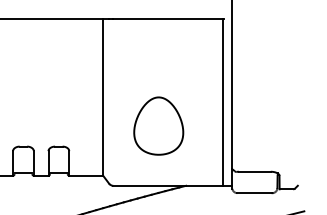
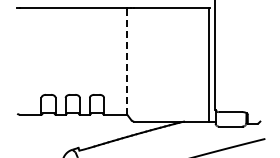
line: (103, 97) -> (127, 61), solid -> dashed
part: (157, 125) -> (164, 80), removed

